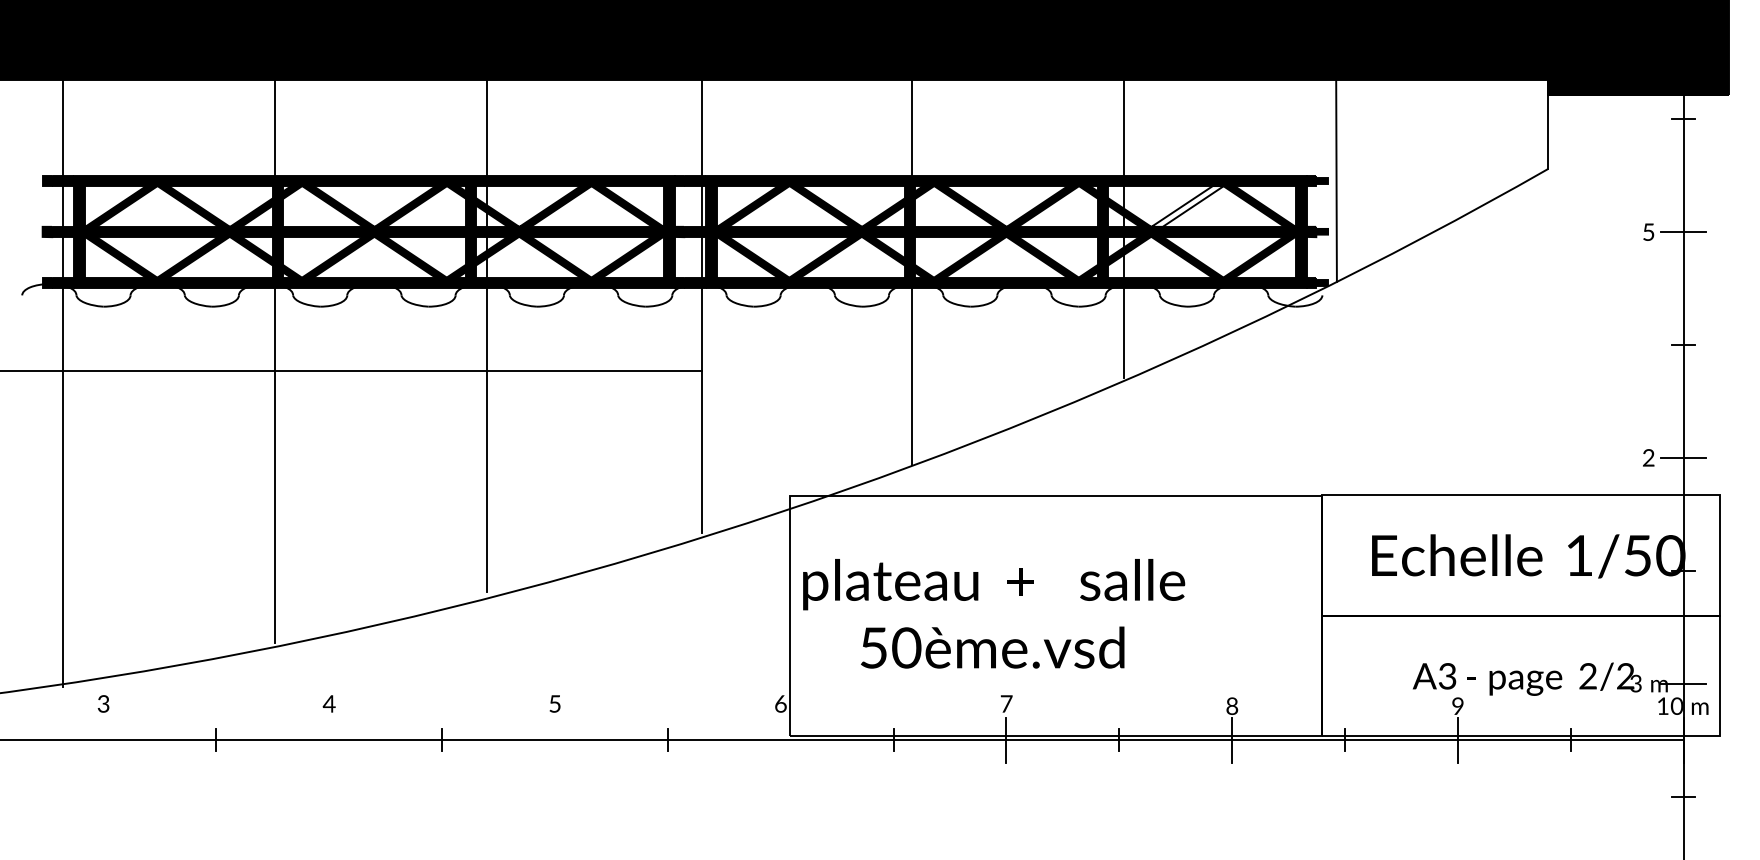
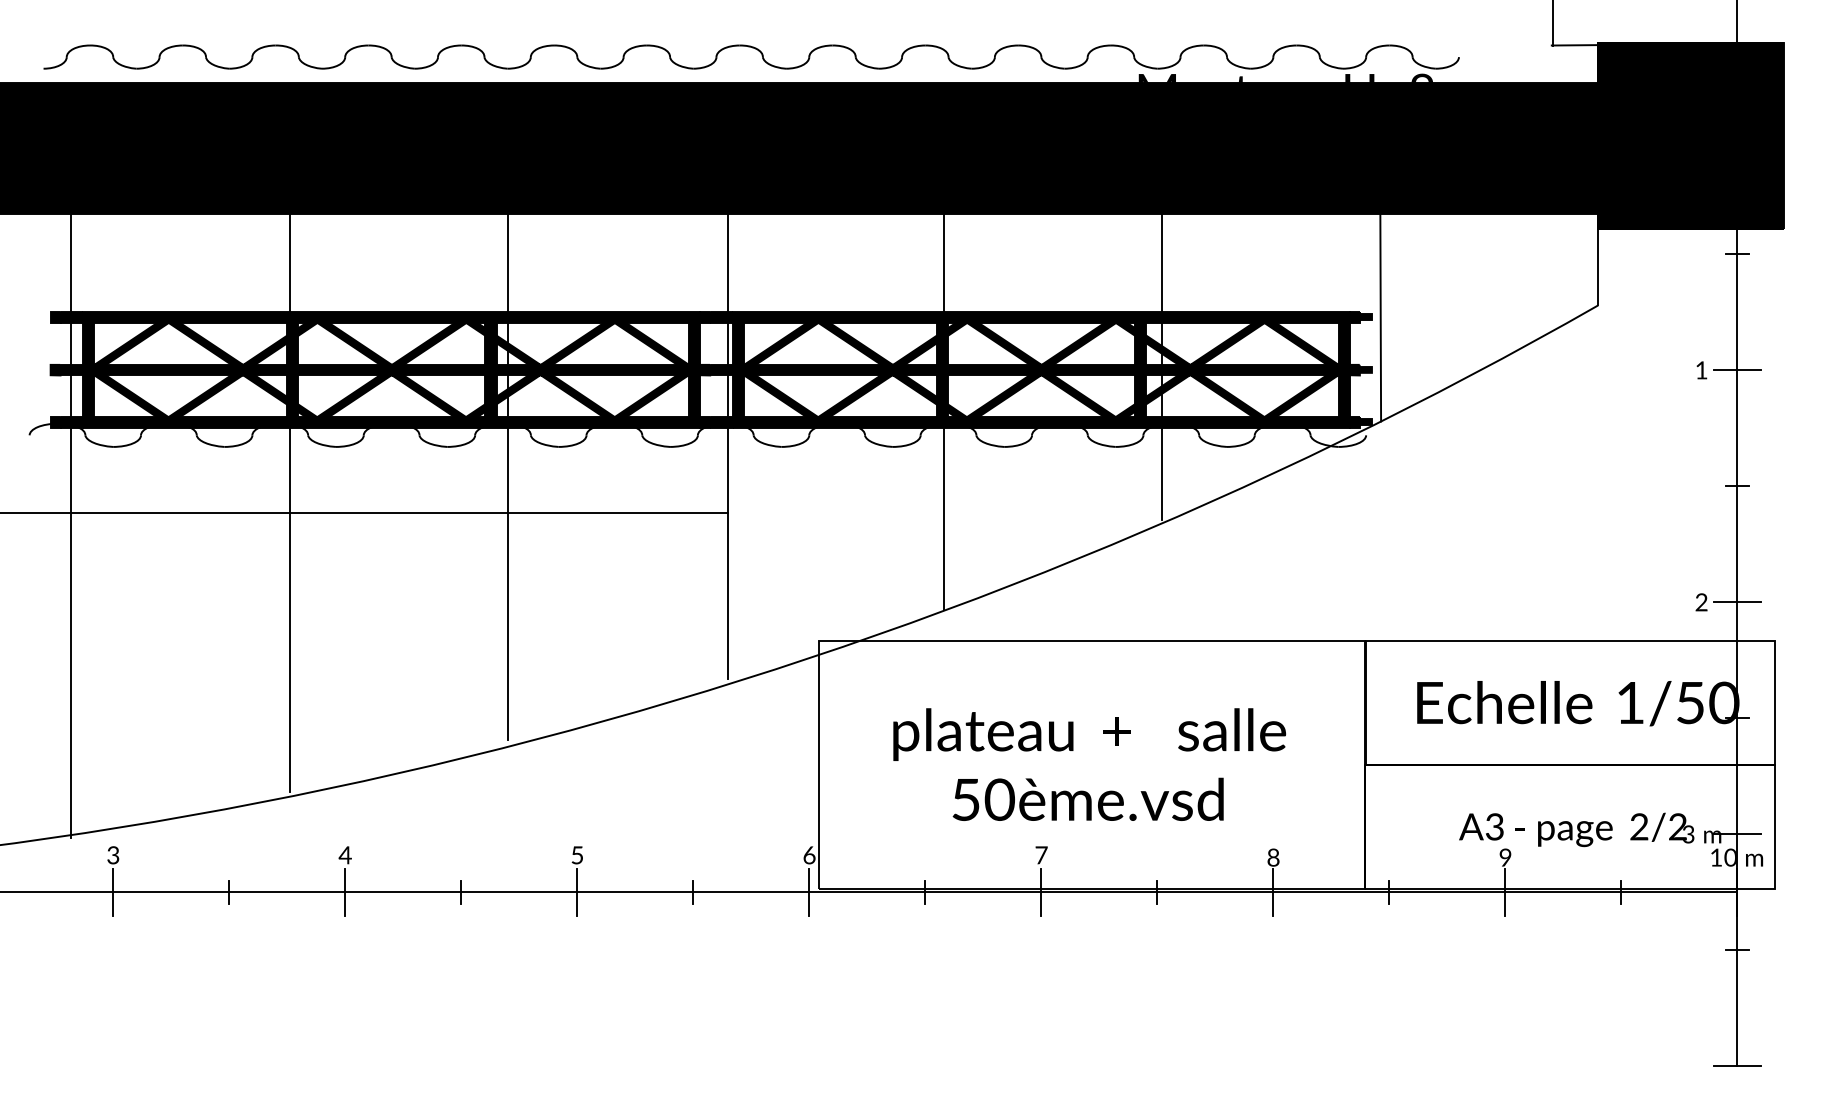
fill: (1187, 206) -> (1227, 343), added
text: (1648, 232) -> (1701, 370), 5 -> 1
text: (993, 613) -> (1089, 764), moved
line: (103, 740) -> (113, 892), added
line: (329, 740) -> (345, 892), added
line: (555, 740) -> (577, 892), added
line: (780, 740) -> (809, 892), added

